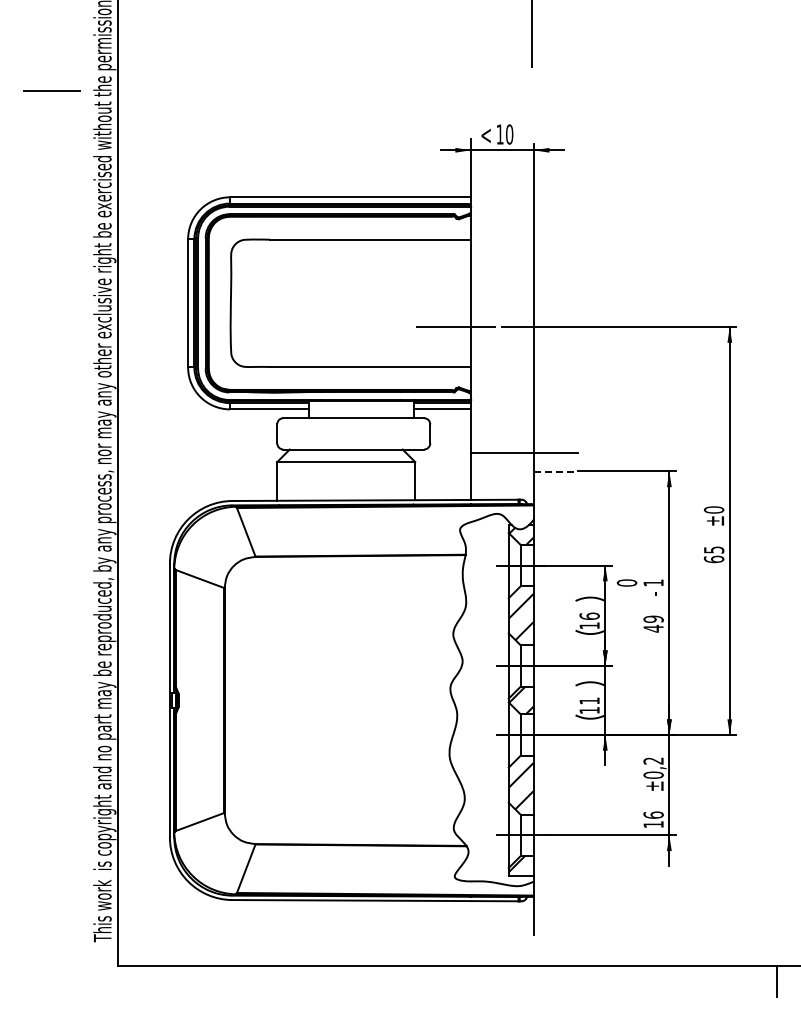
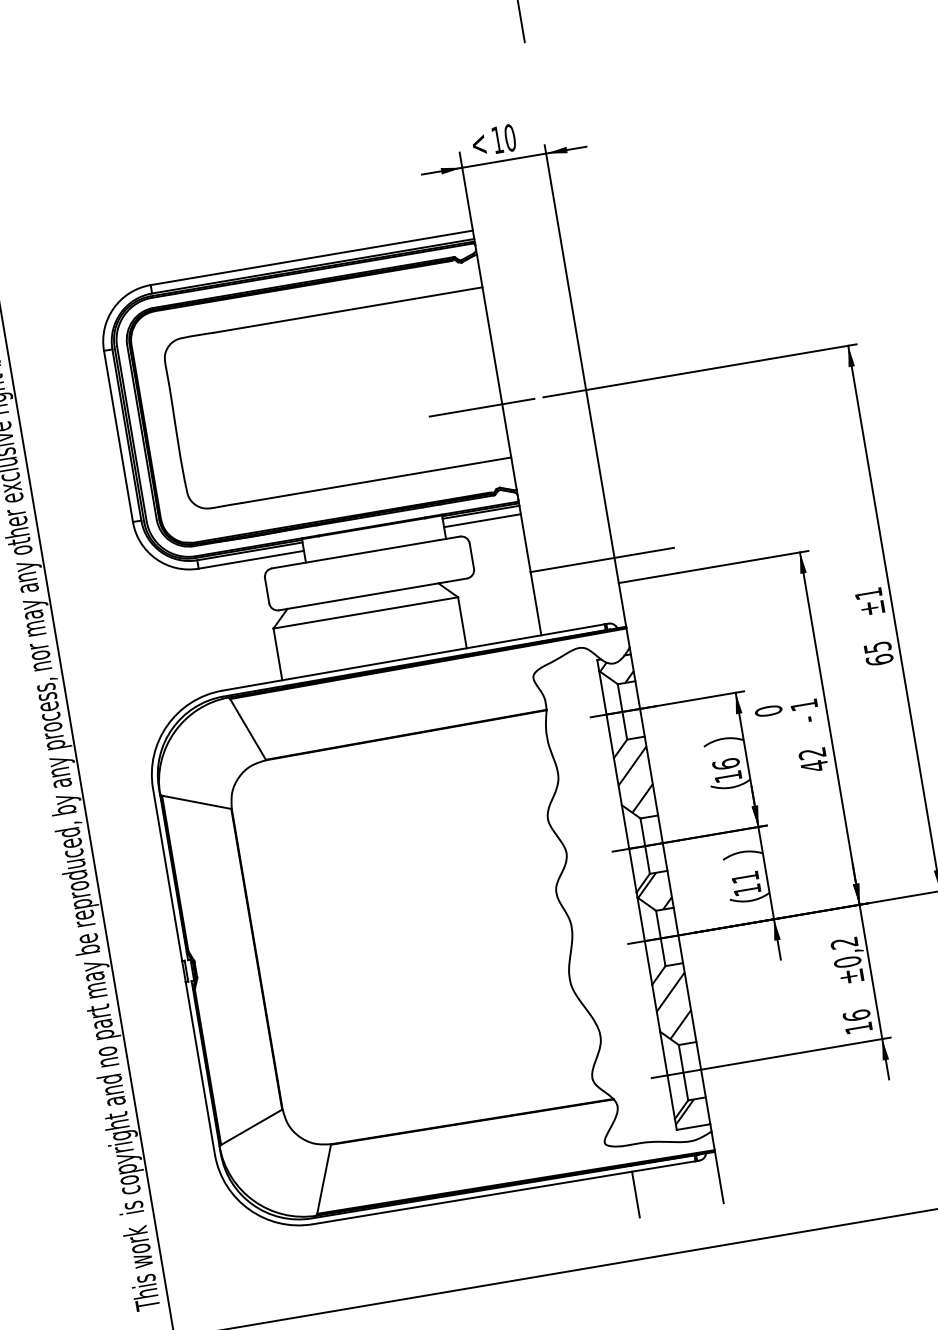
line: (556, 471) -> (649, 577), dashed -> solid
text: (713, 509) -> (867, 593), ±0 -> ±1
text: (653, 618) -> (812, 752), 49 -> 42
line: (471, 918) -> (636, 1194), added

